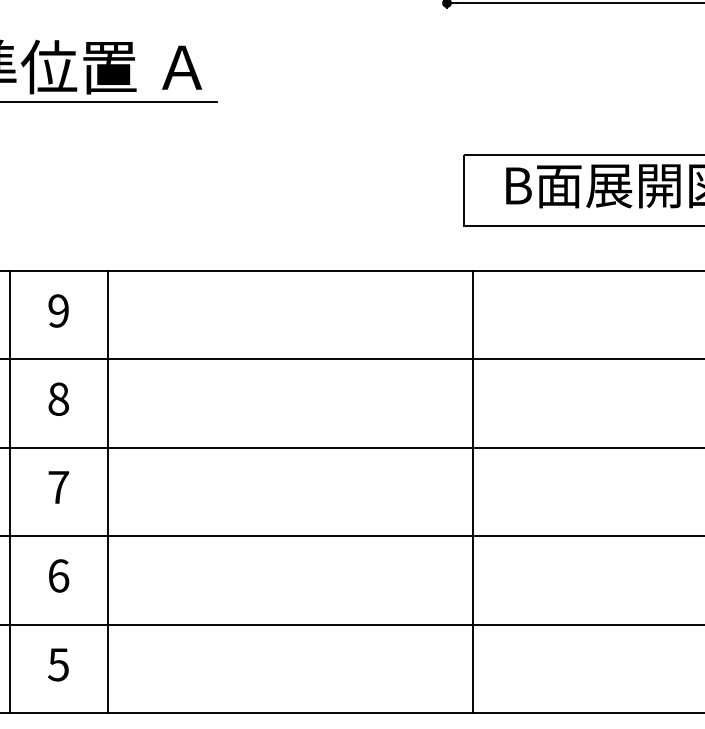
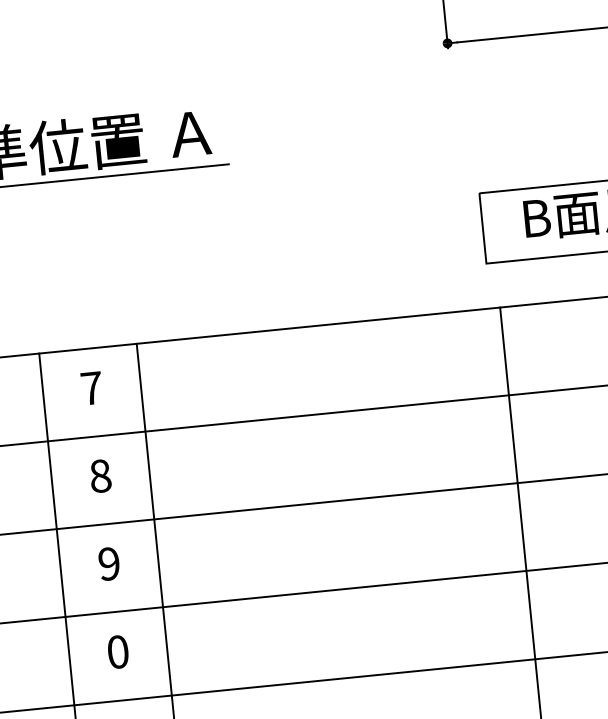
text: (58, 310) -> (91, 387), 9 -> 7
text: (58, 487) -> (109, 564), 7 -> 9
text: (58, 575) -> (117, 651), 6 -> 0

